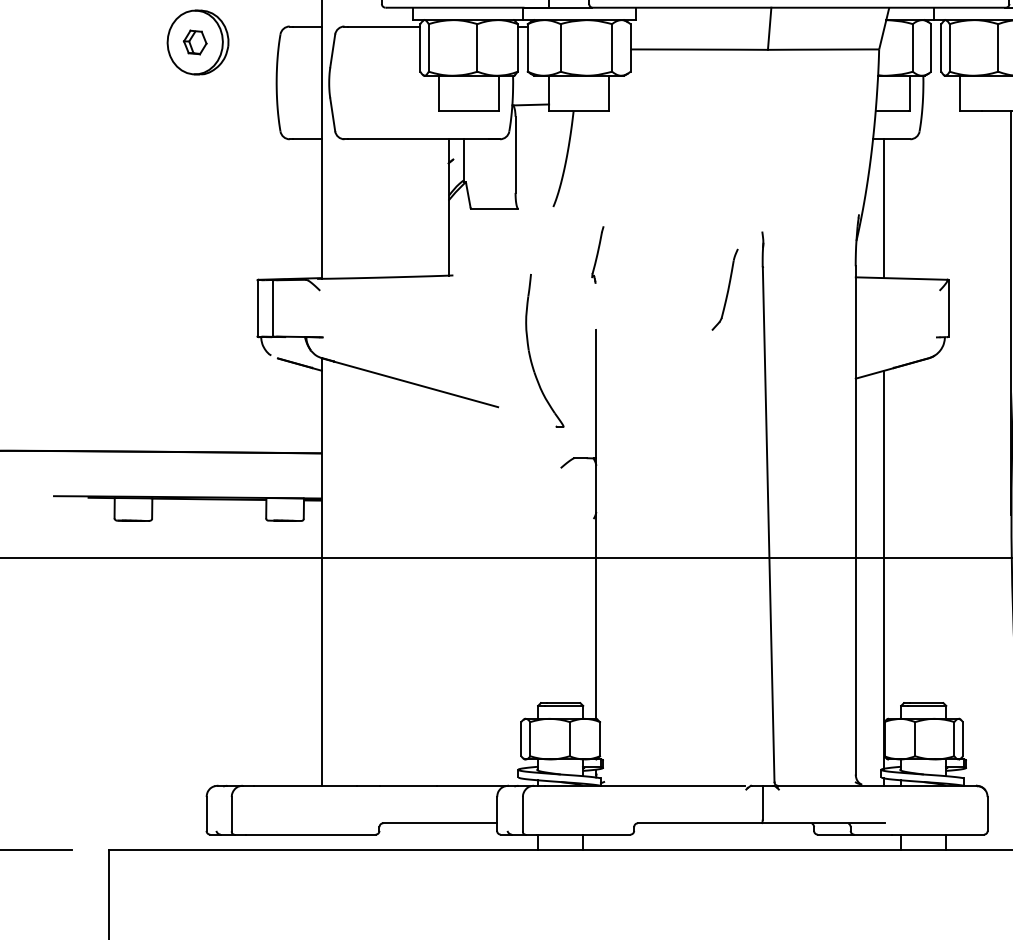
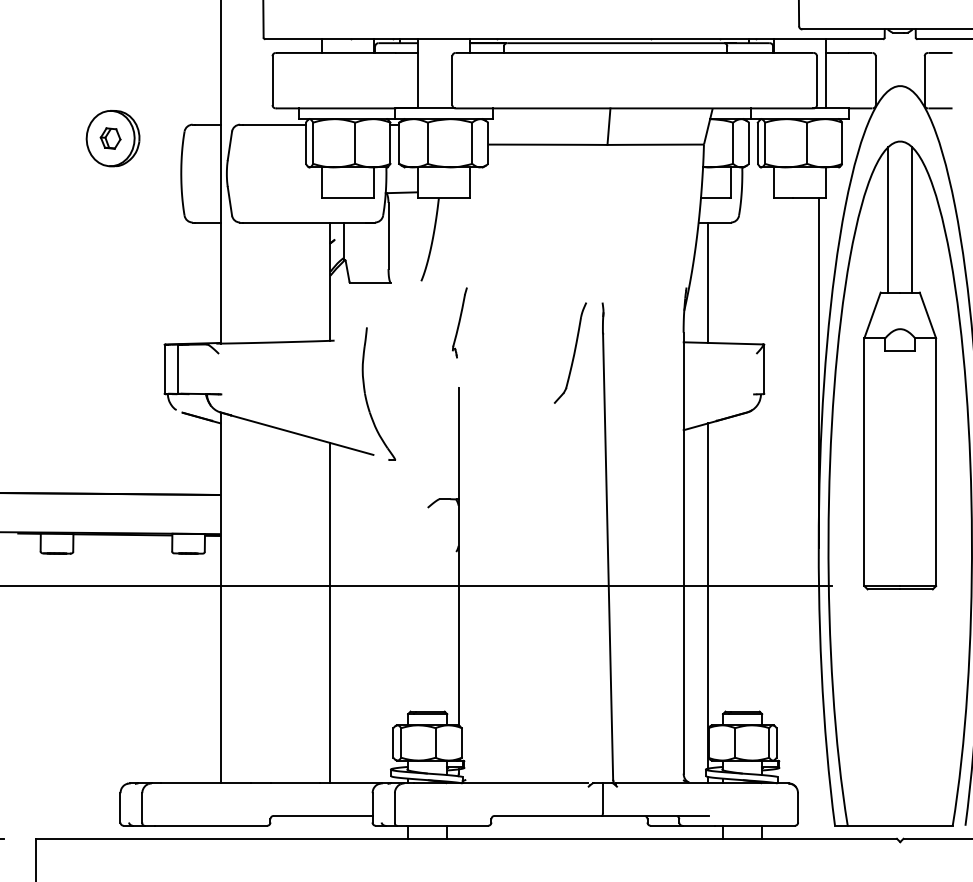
part: (597, 254) -> (459, 322), size x1.43
part: (724, 289) -> (569, 352), size x1.43
part: (530, 352) -> (366, 395), moved
line: (448, 589) -> (330, 613), added

